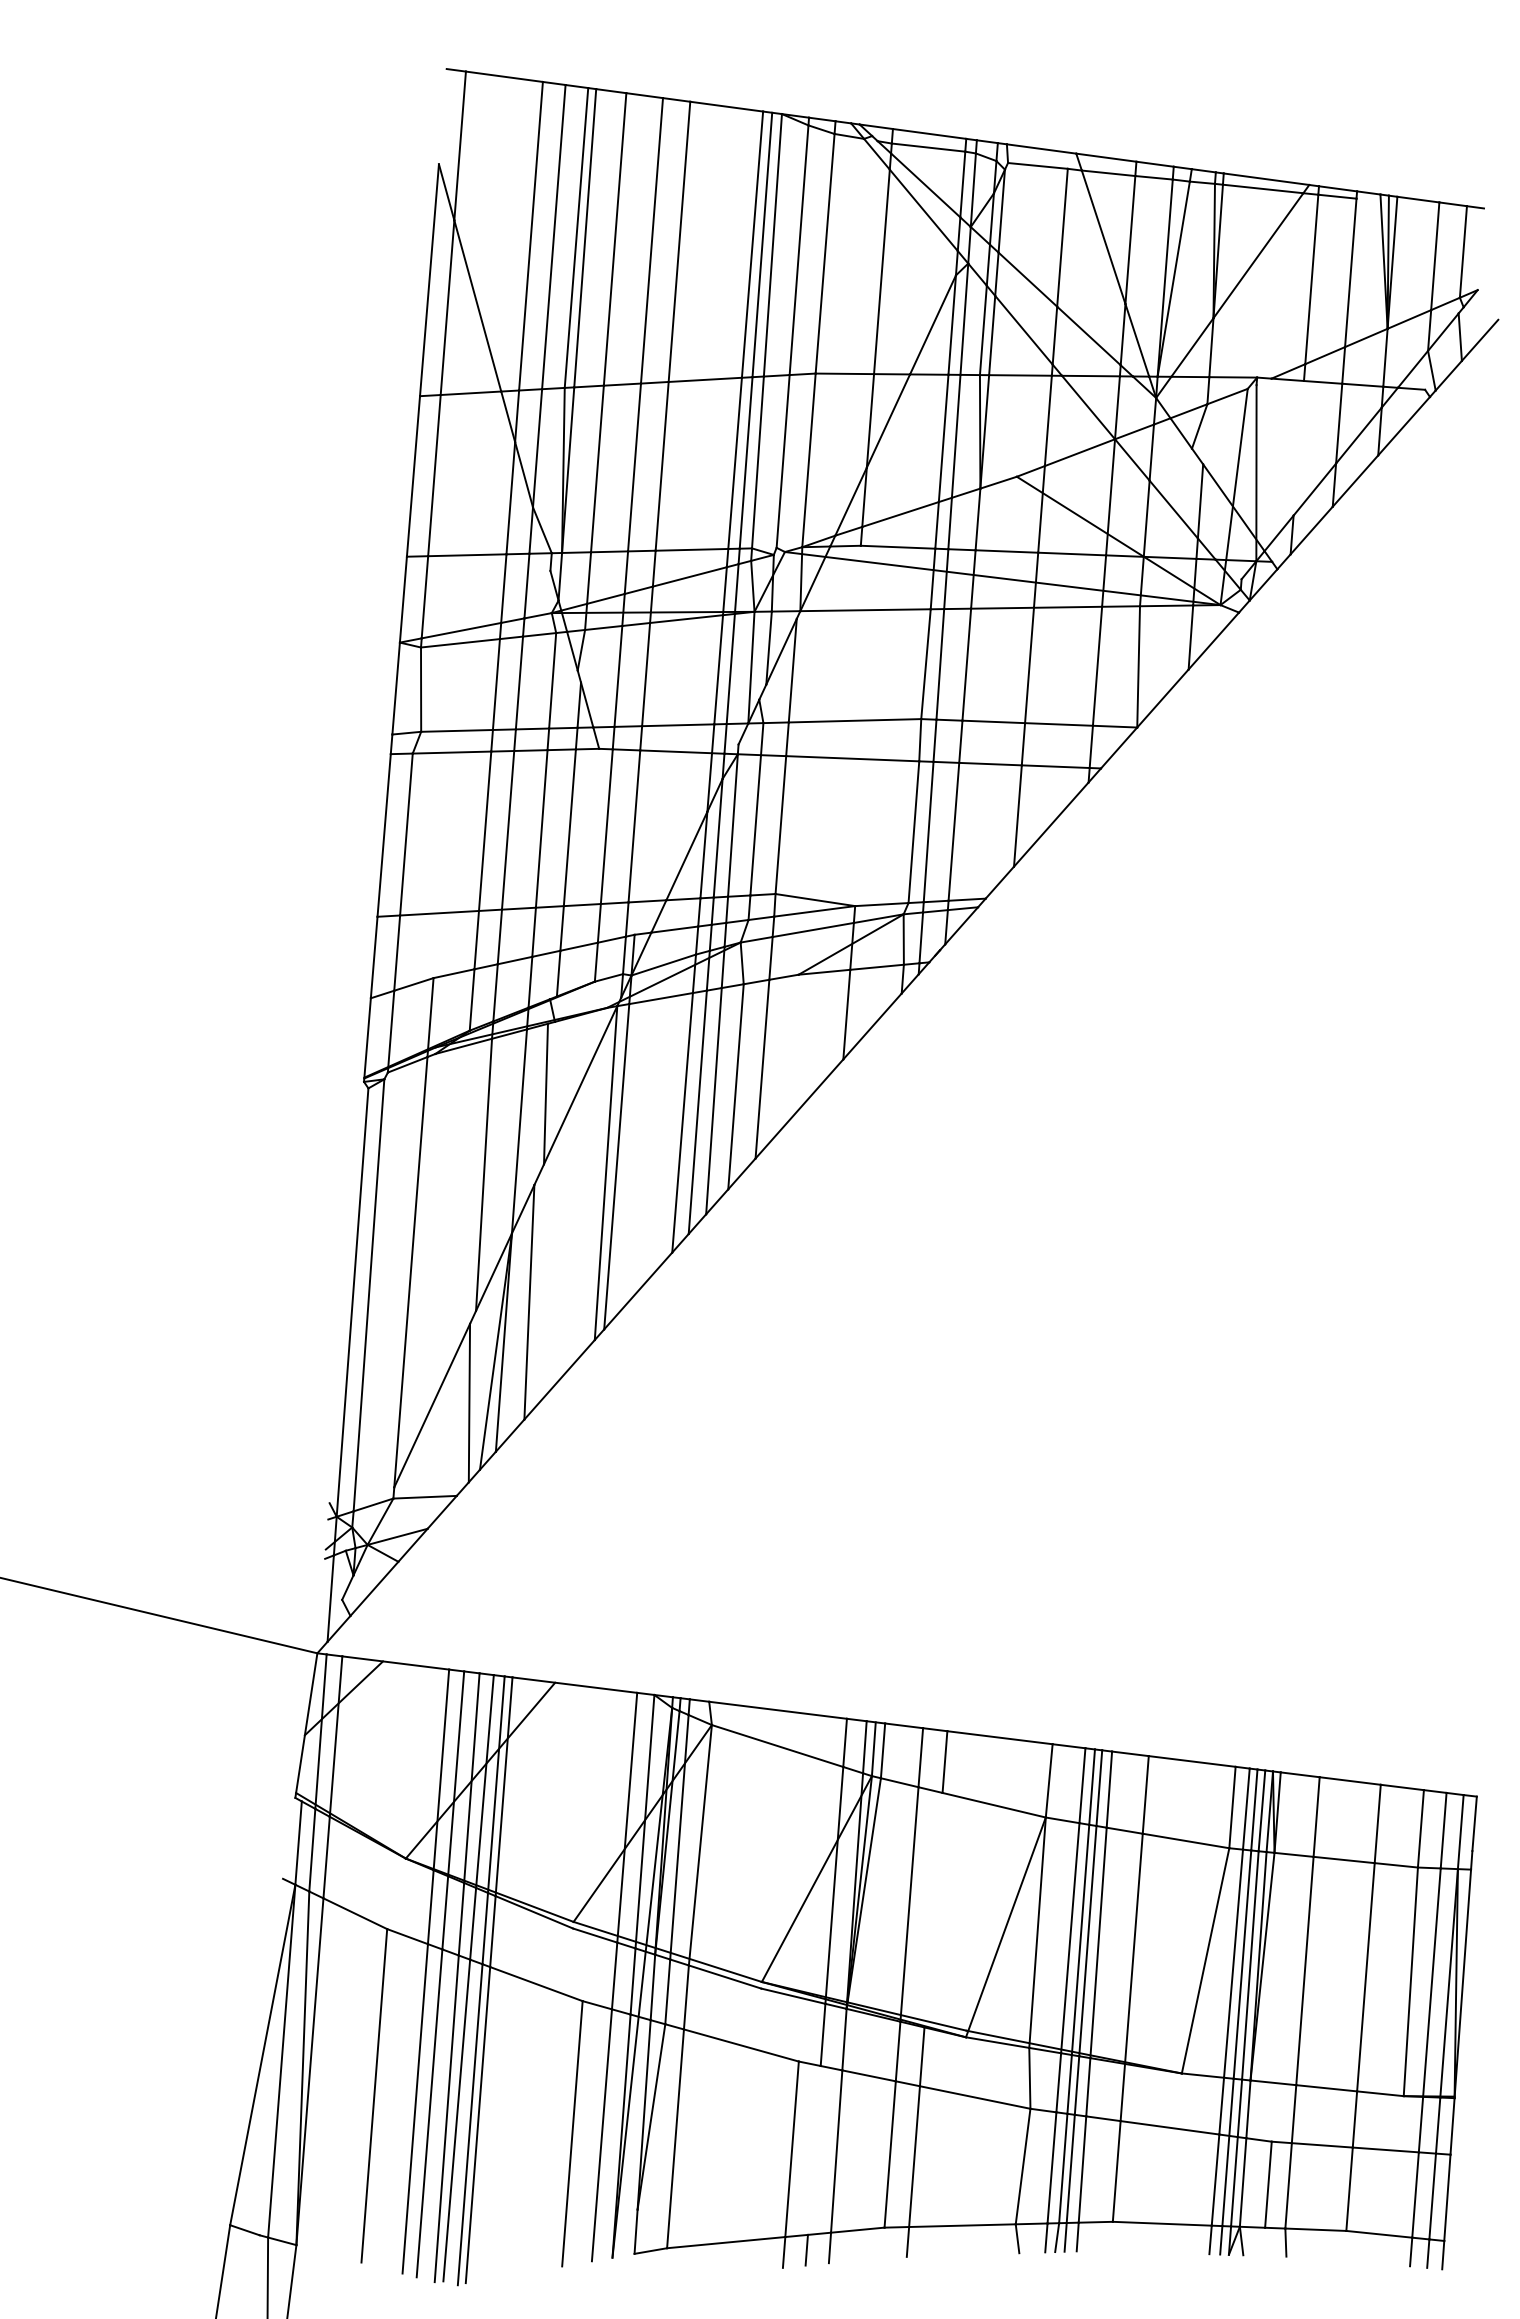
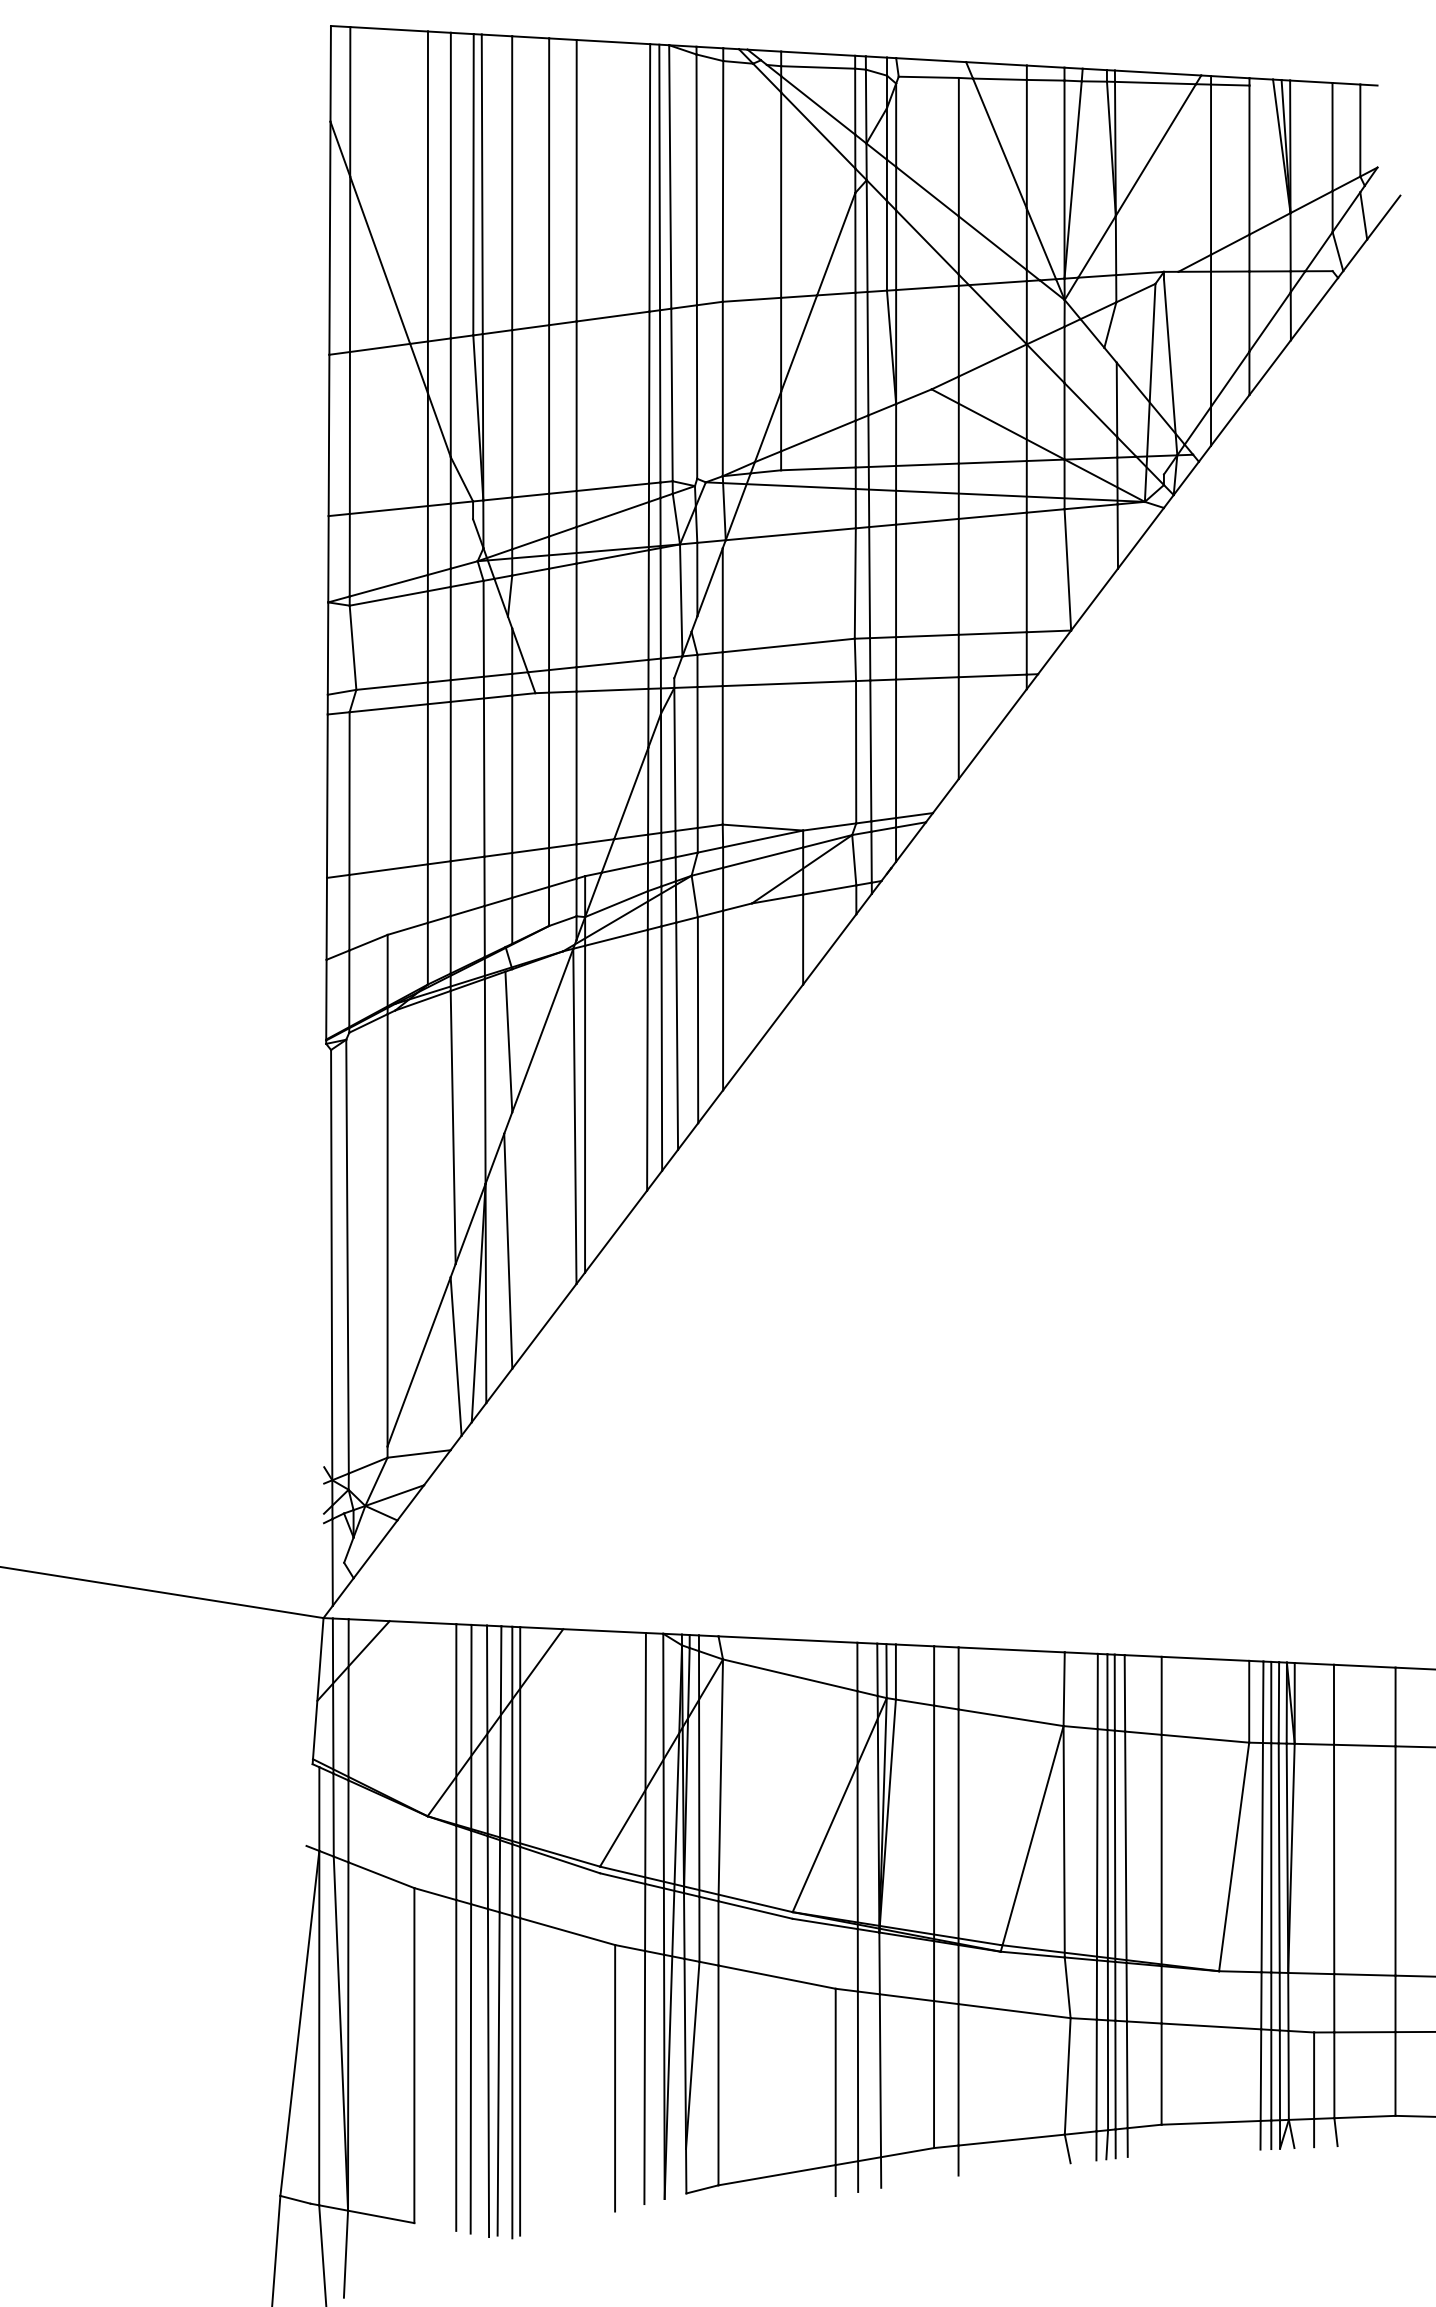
line: (442, 116) -> (330, 73), added
line: (1298, 448) -> (1210, 339), added
line: (933, 1909) -> (958, 1826), added
line: (813, 2150) -> (857, 2076), added
line: (1263, 2241) -> (1313, 2132), added
line: (328, 2253) -> (380, 2216), added

